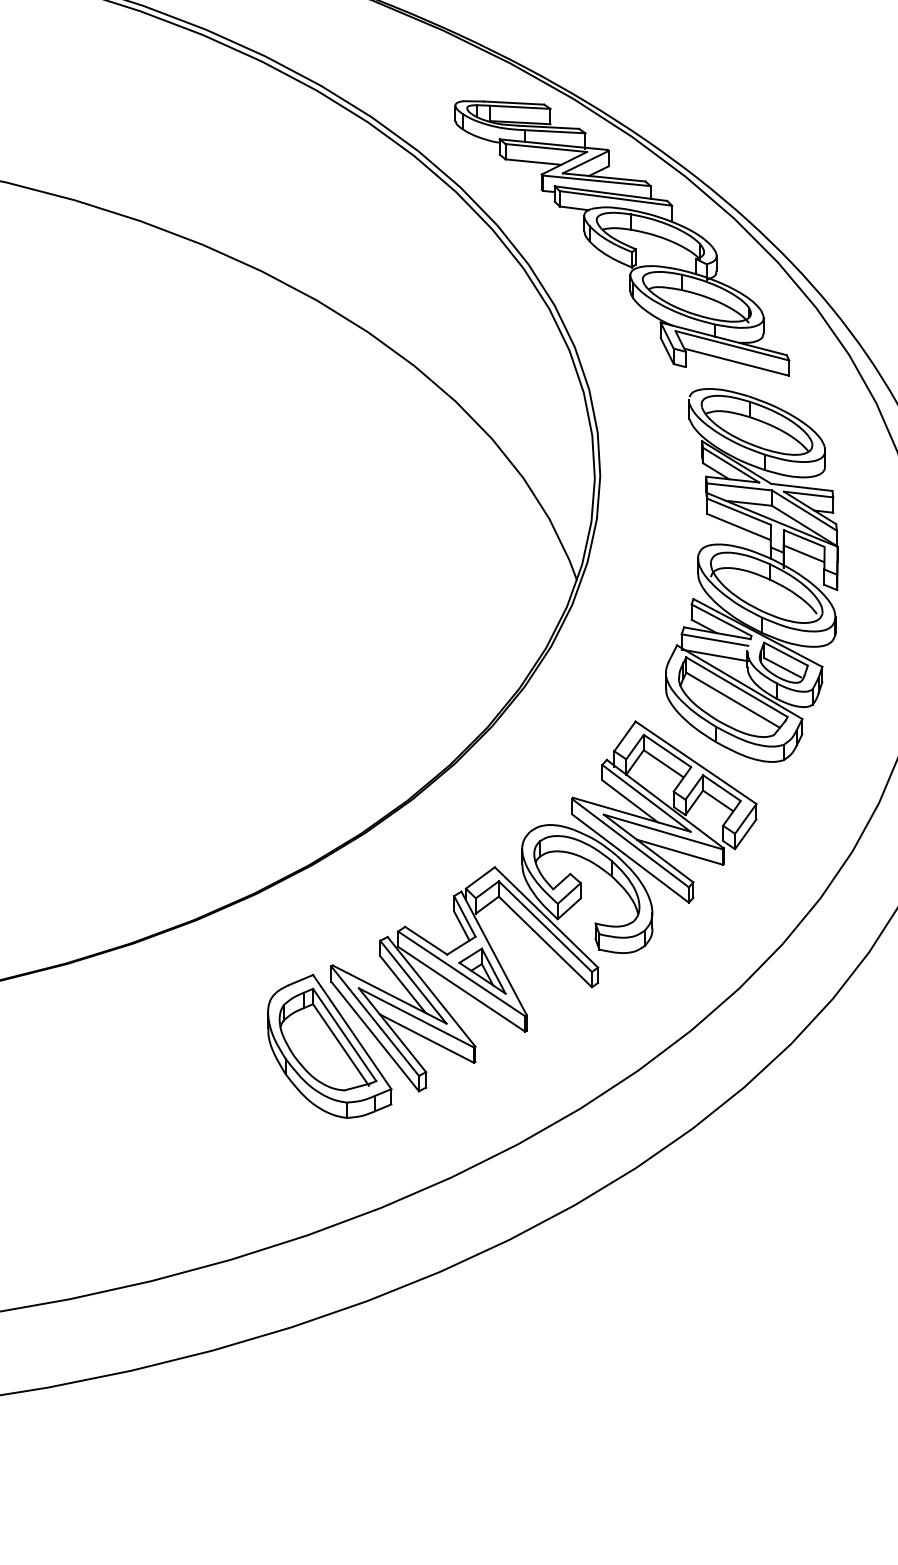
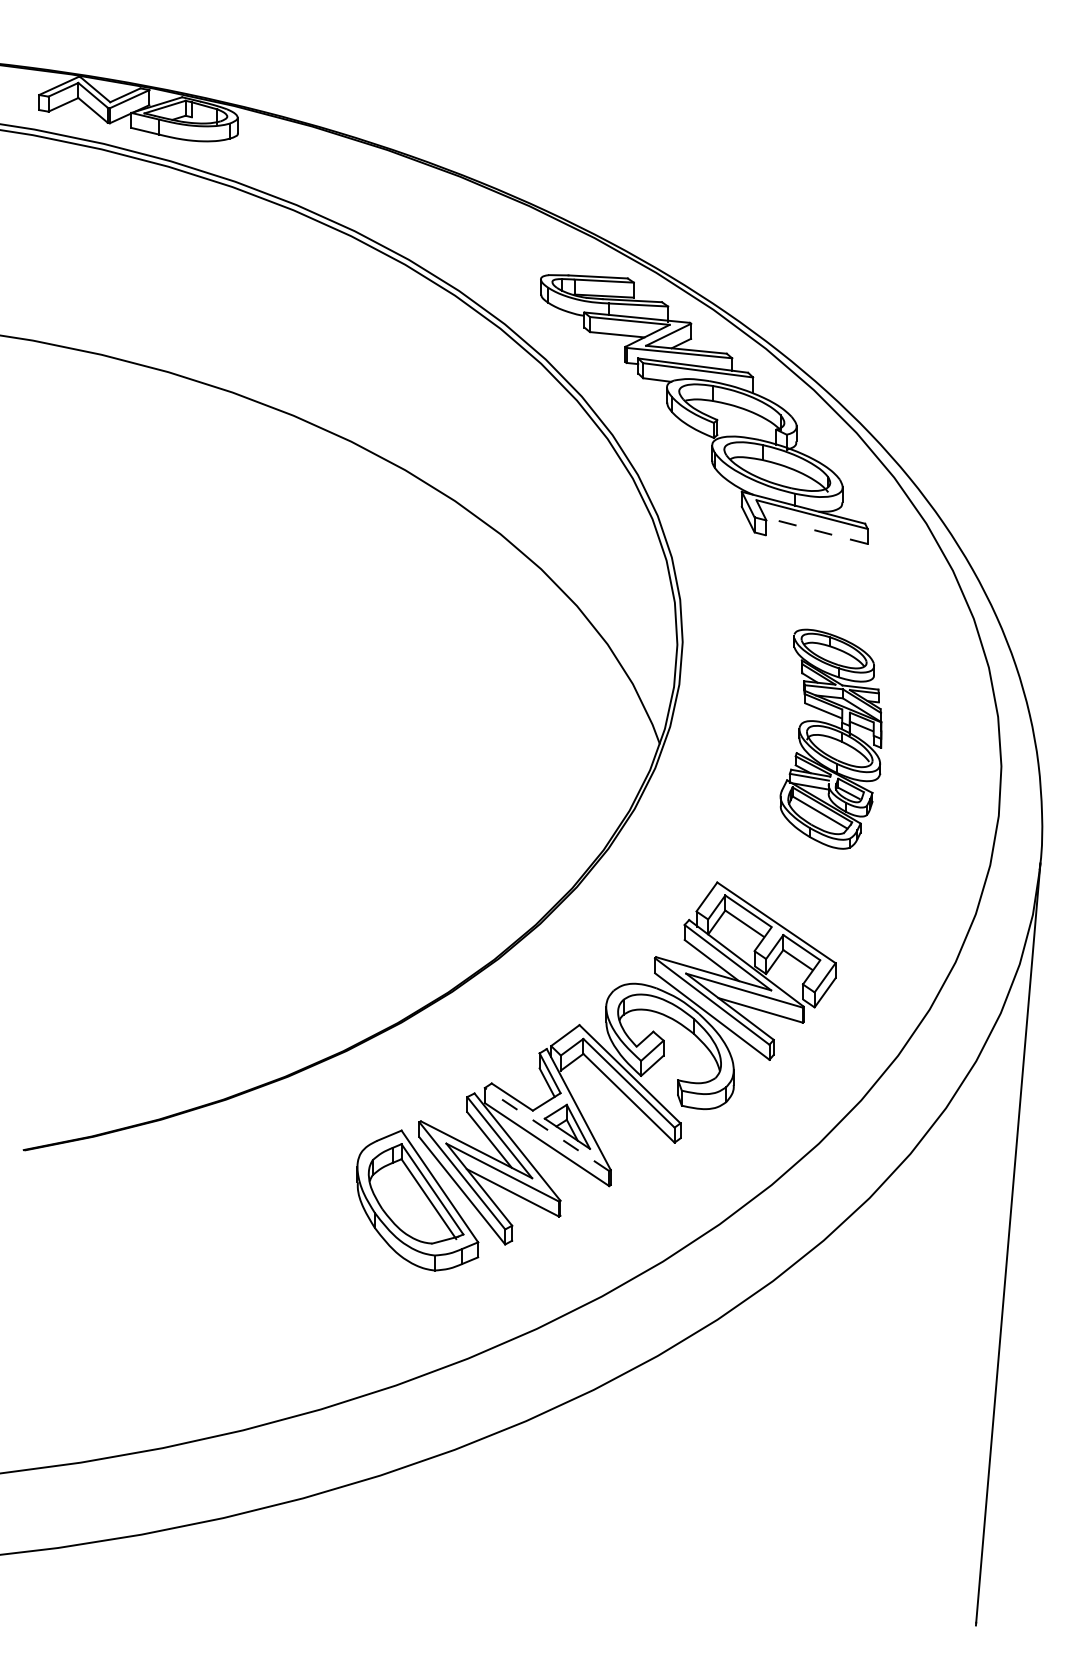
line: (735, 362) -> (815, 530), solid -> dashed
part: (751, 574) -> (830, 738), size x0.6
line: (462, 973) -> (547, 1129), solid -> dashed

